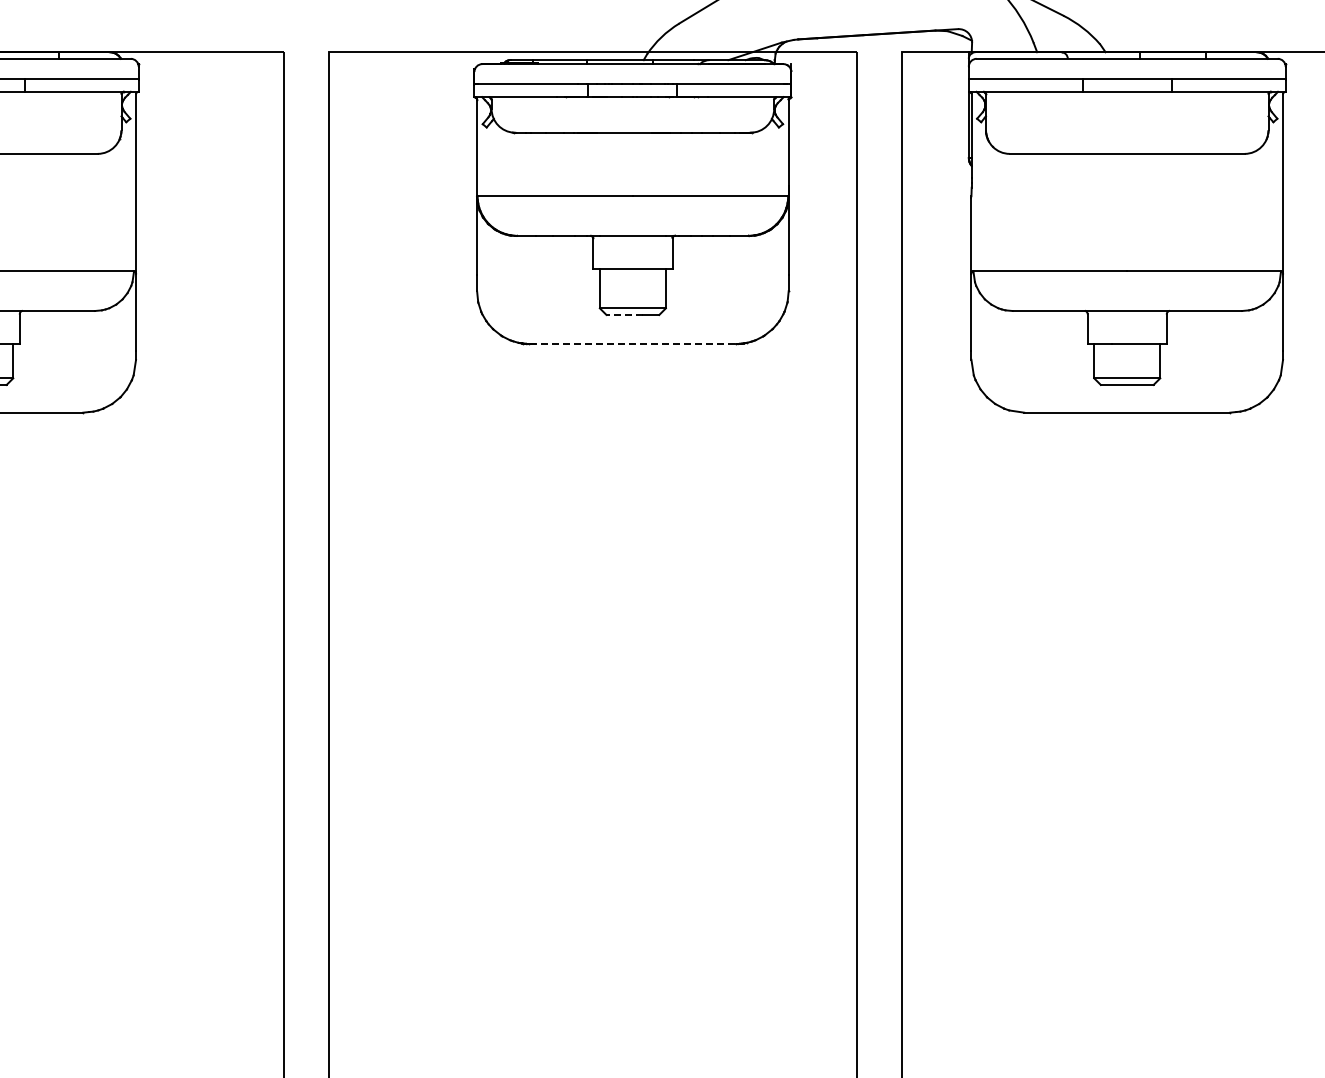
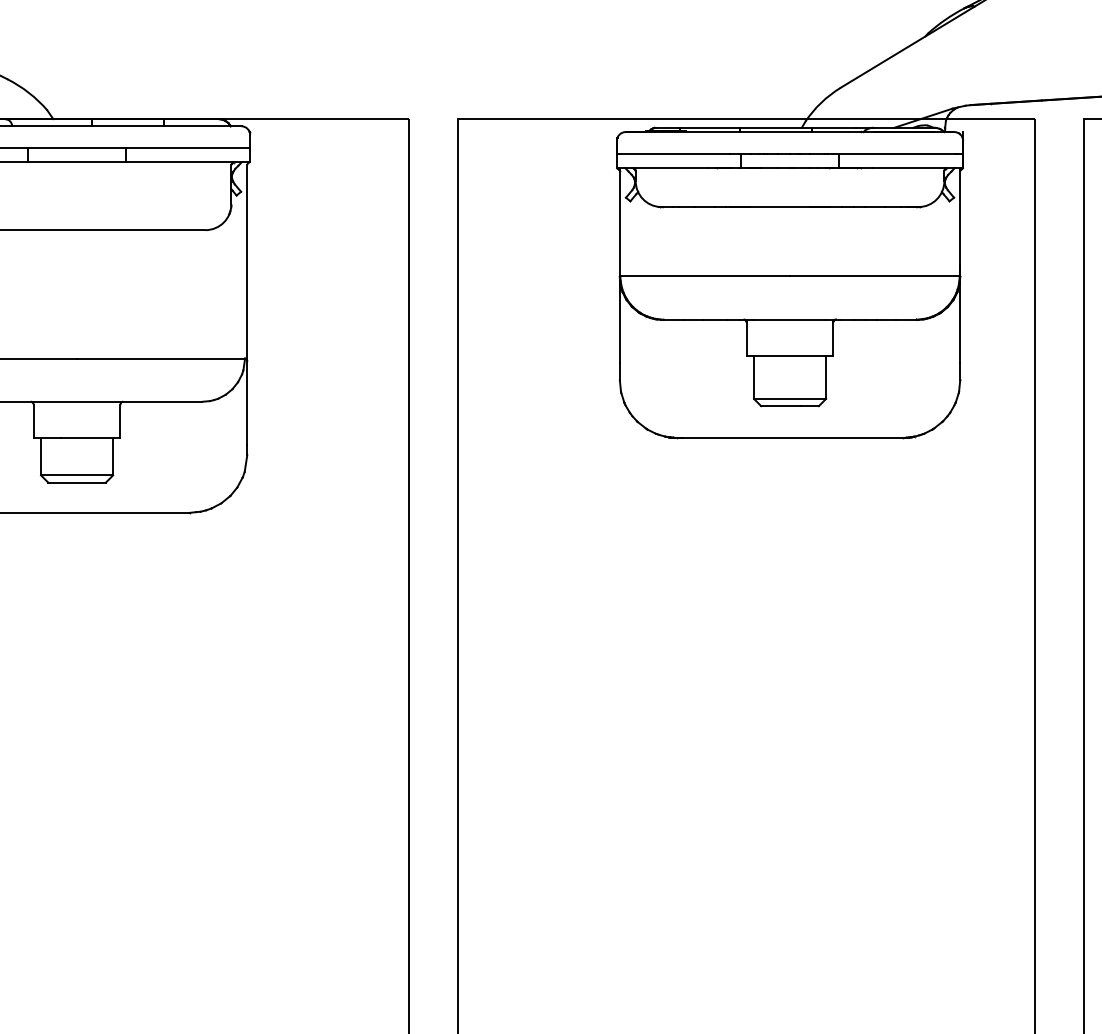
line: (624, 314) -> (780, 405), dashed -> solid
line: (632, 344) -> (789, 438), dashed -> solid

